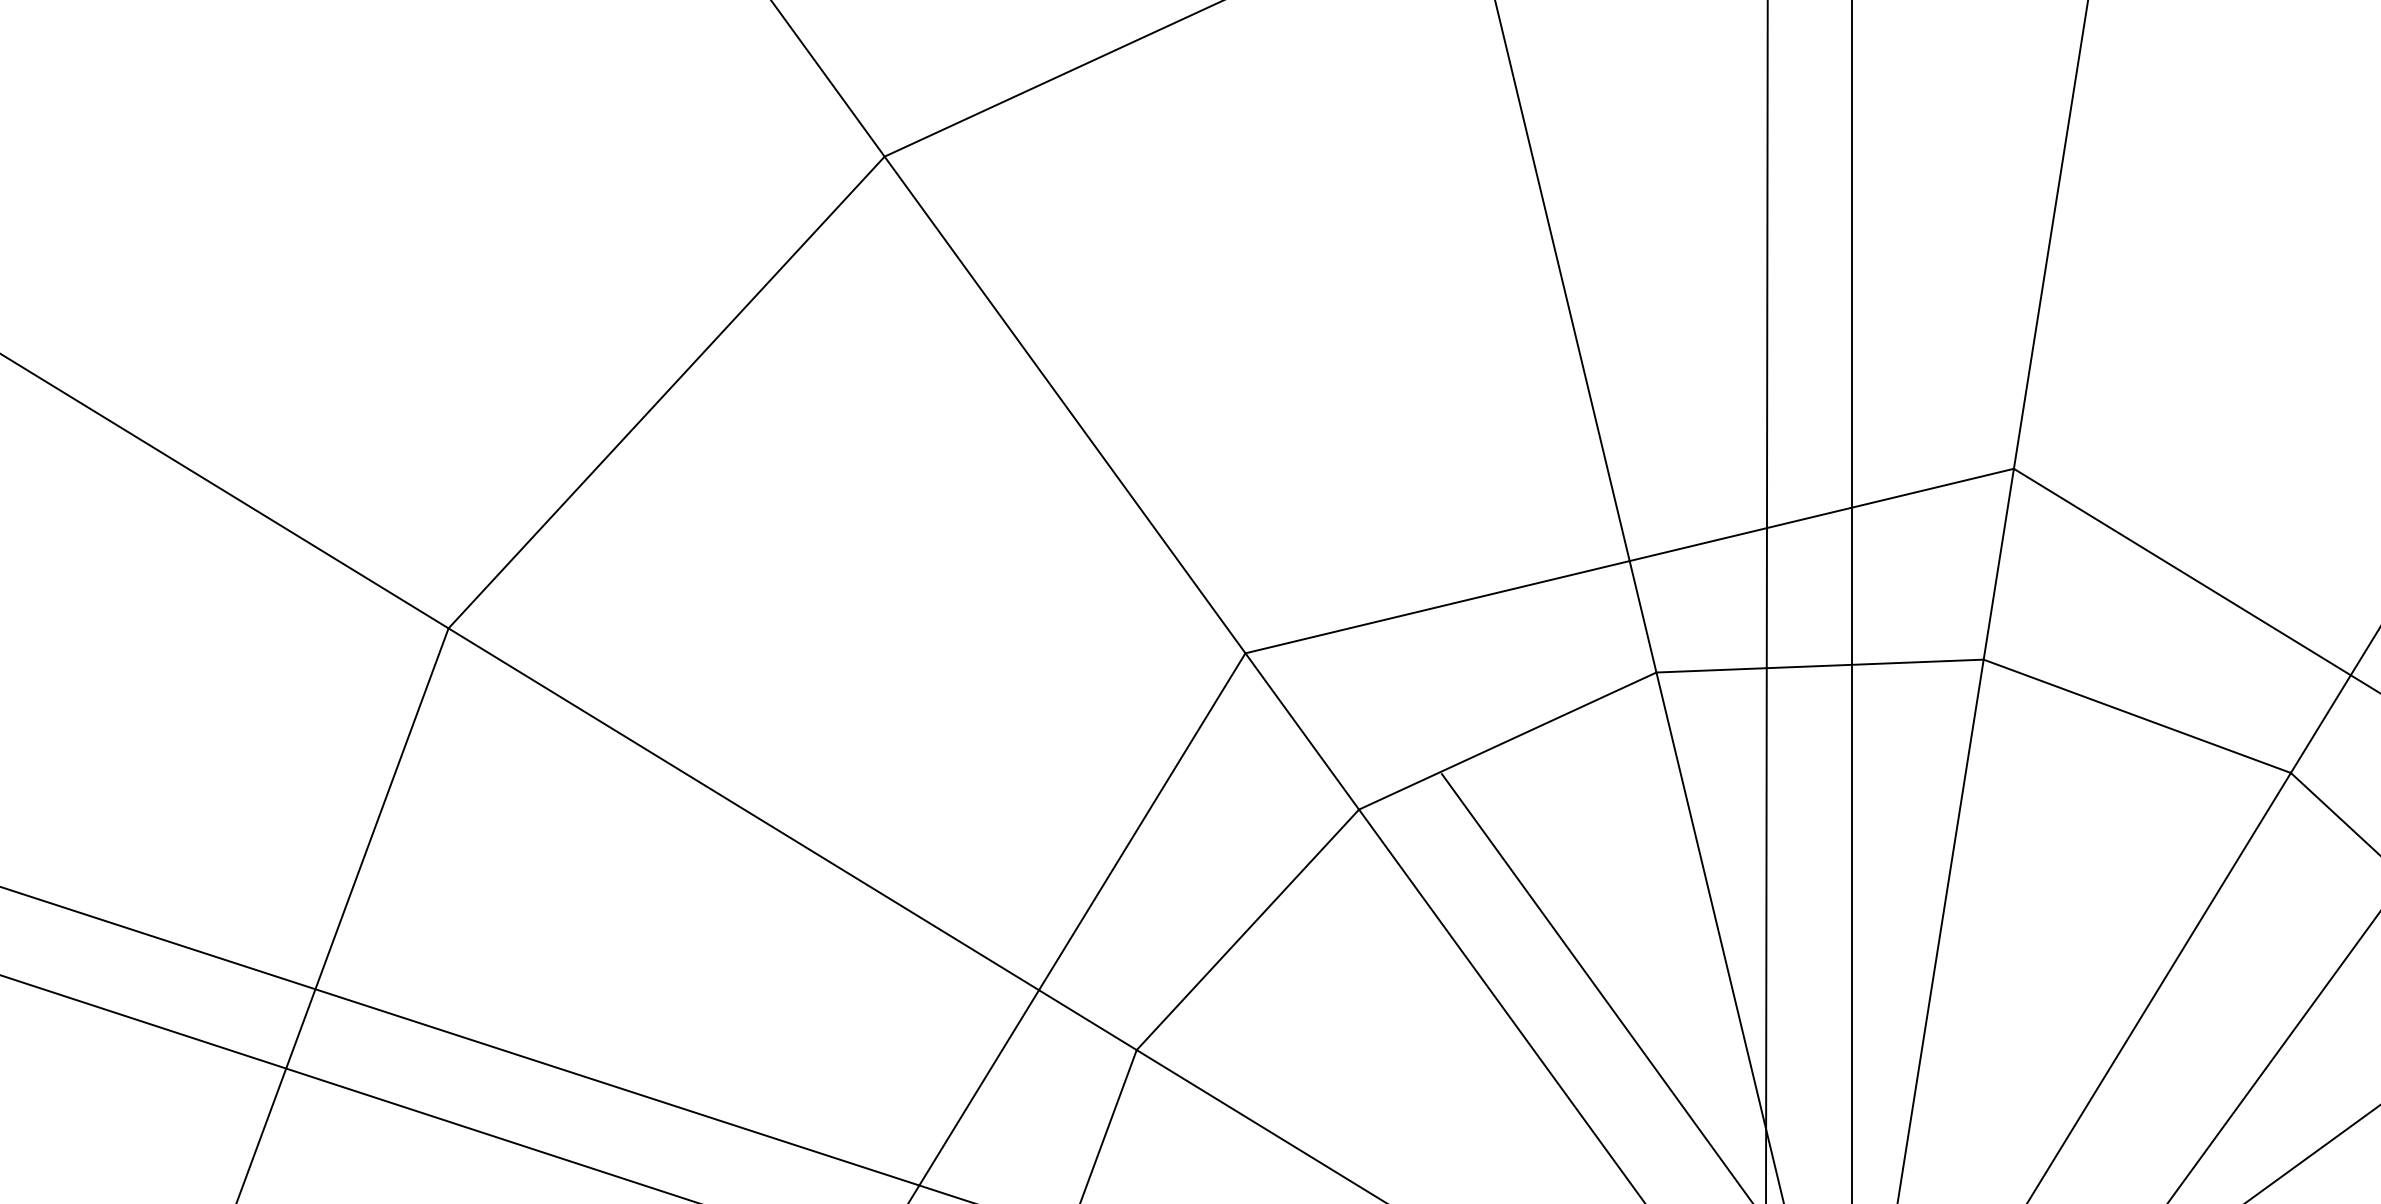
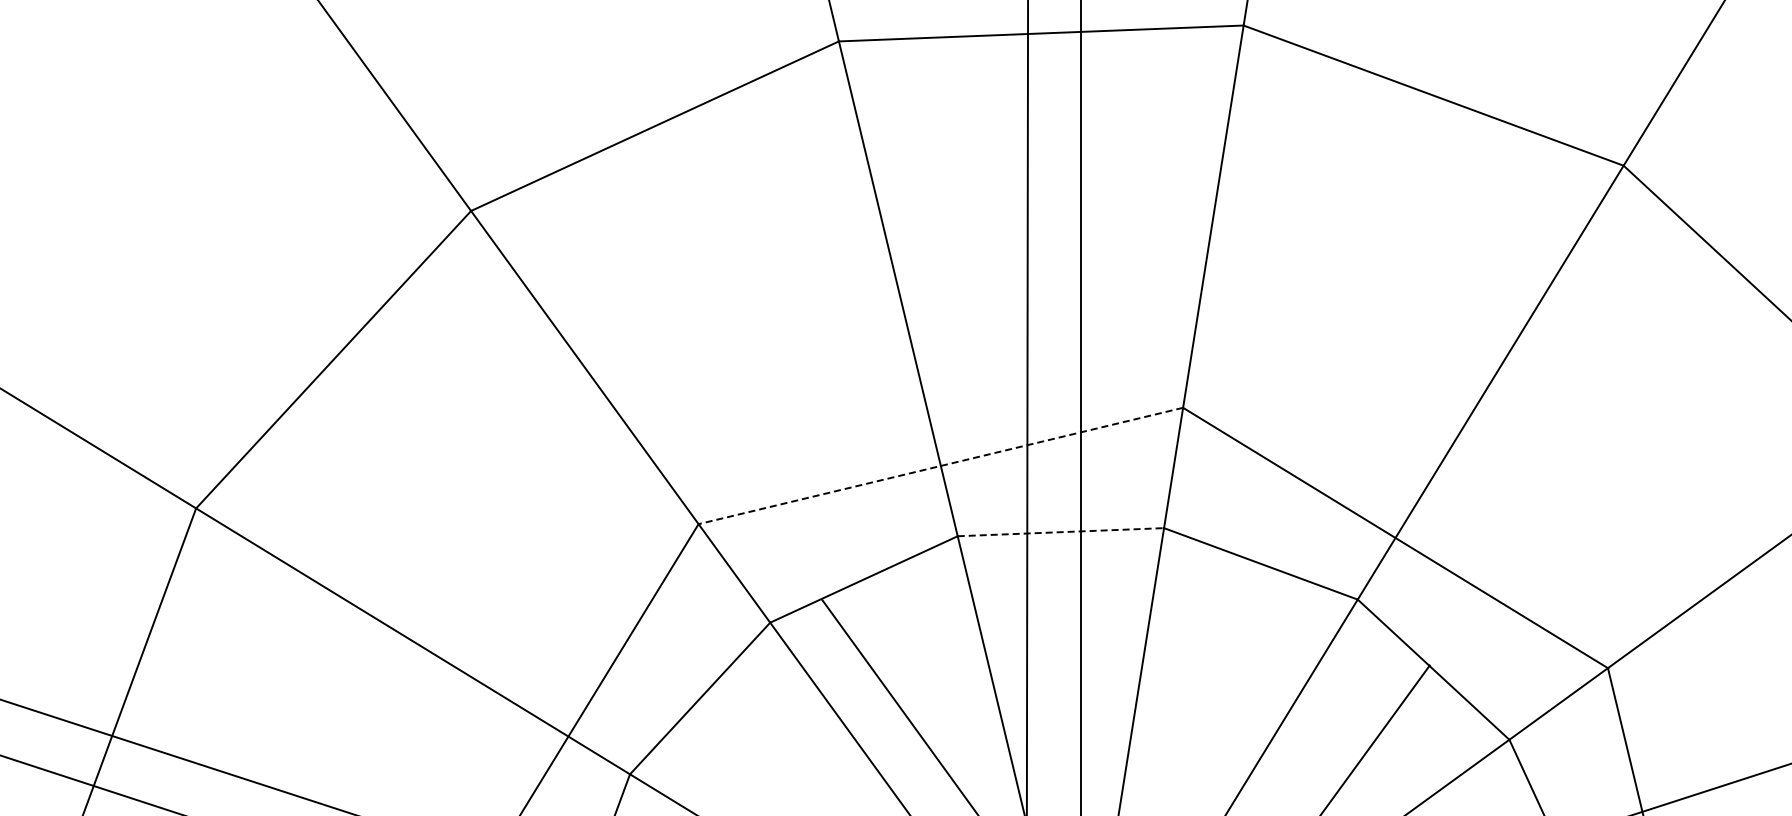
line: (1629, 561) -> (940, 466), solid -> dashed
line: (1821, 666) -> (1061, 532), solid -> dashed

